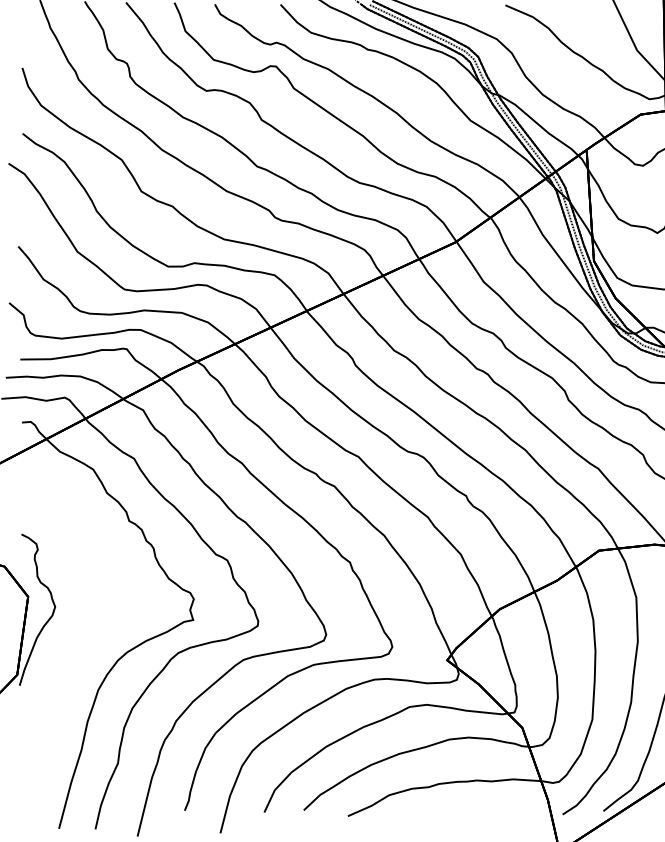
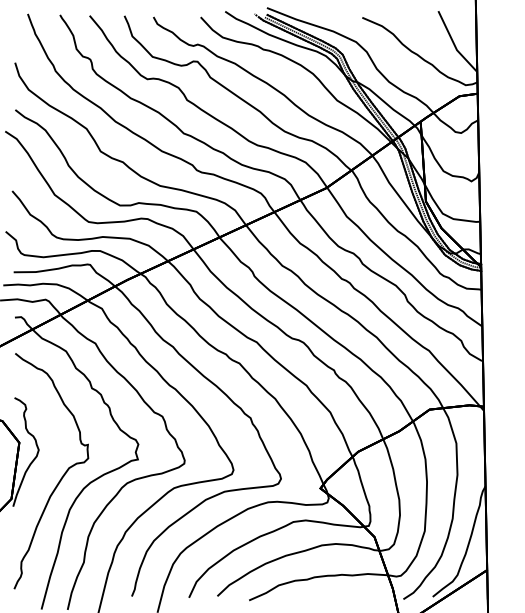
curve: (85, 646) -> (60, 478), added

